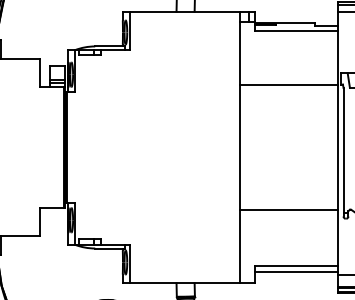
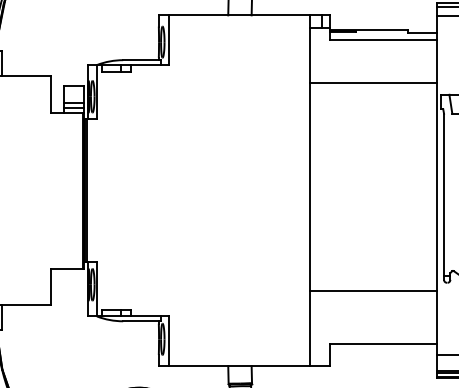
line: (288, 85) -> (372, 83), moved
line: (288, 209) -> (372, 290), moved
line: (295, 271) -> (381, 351), removed

